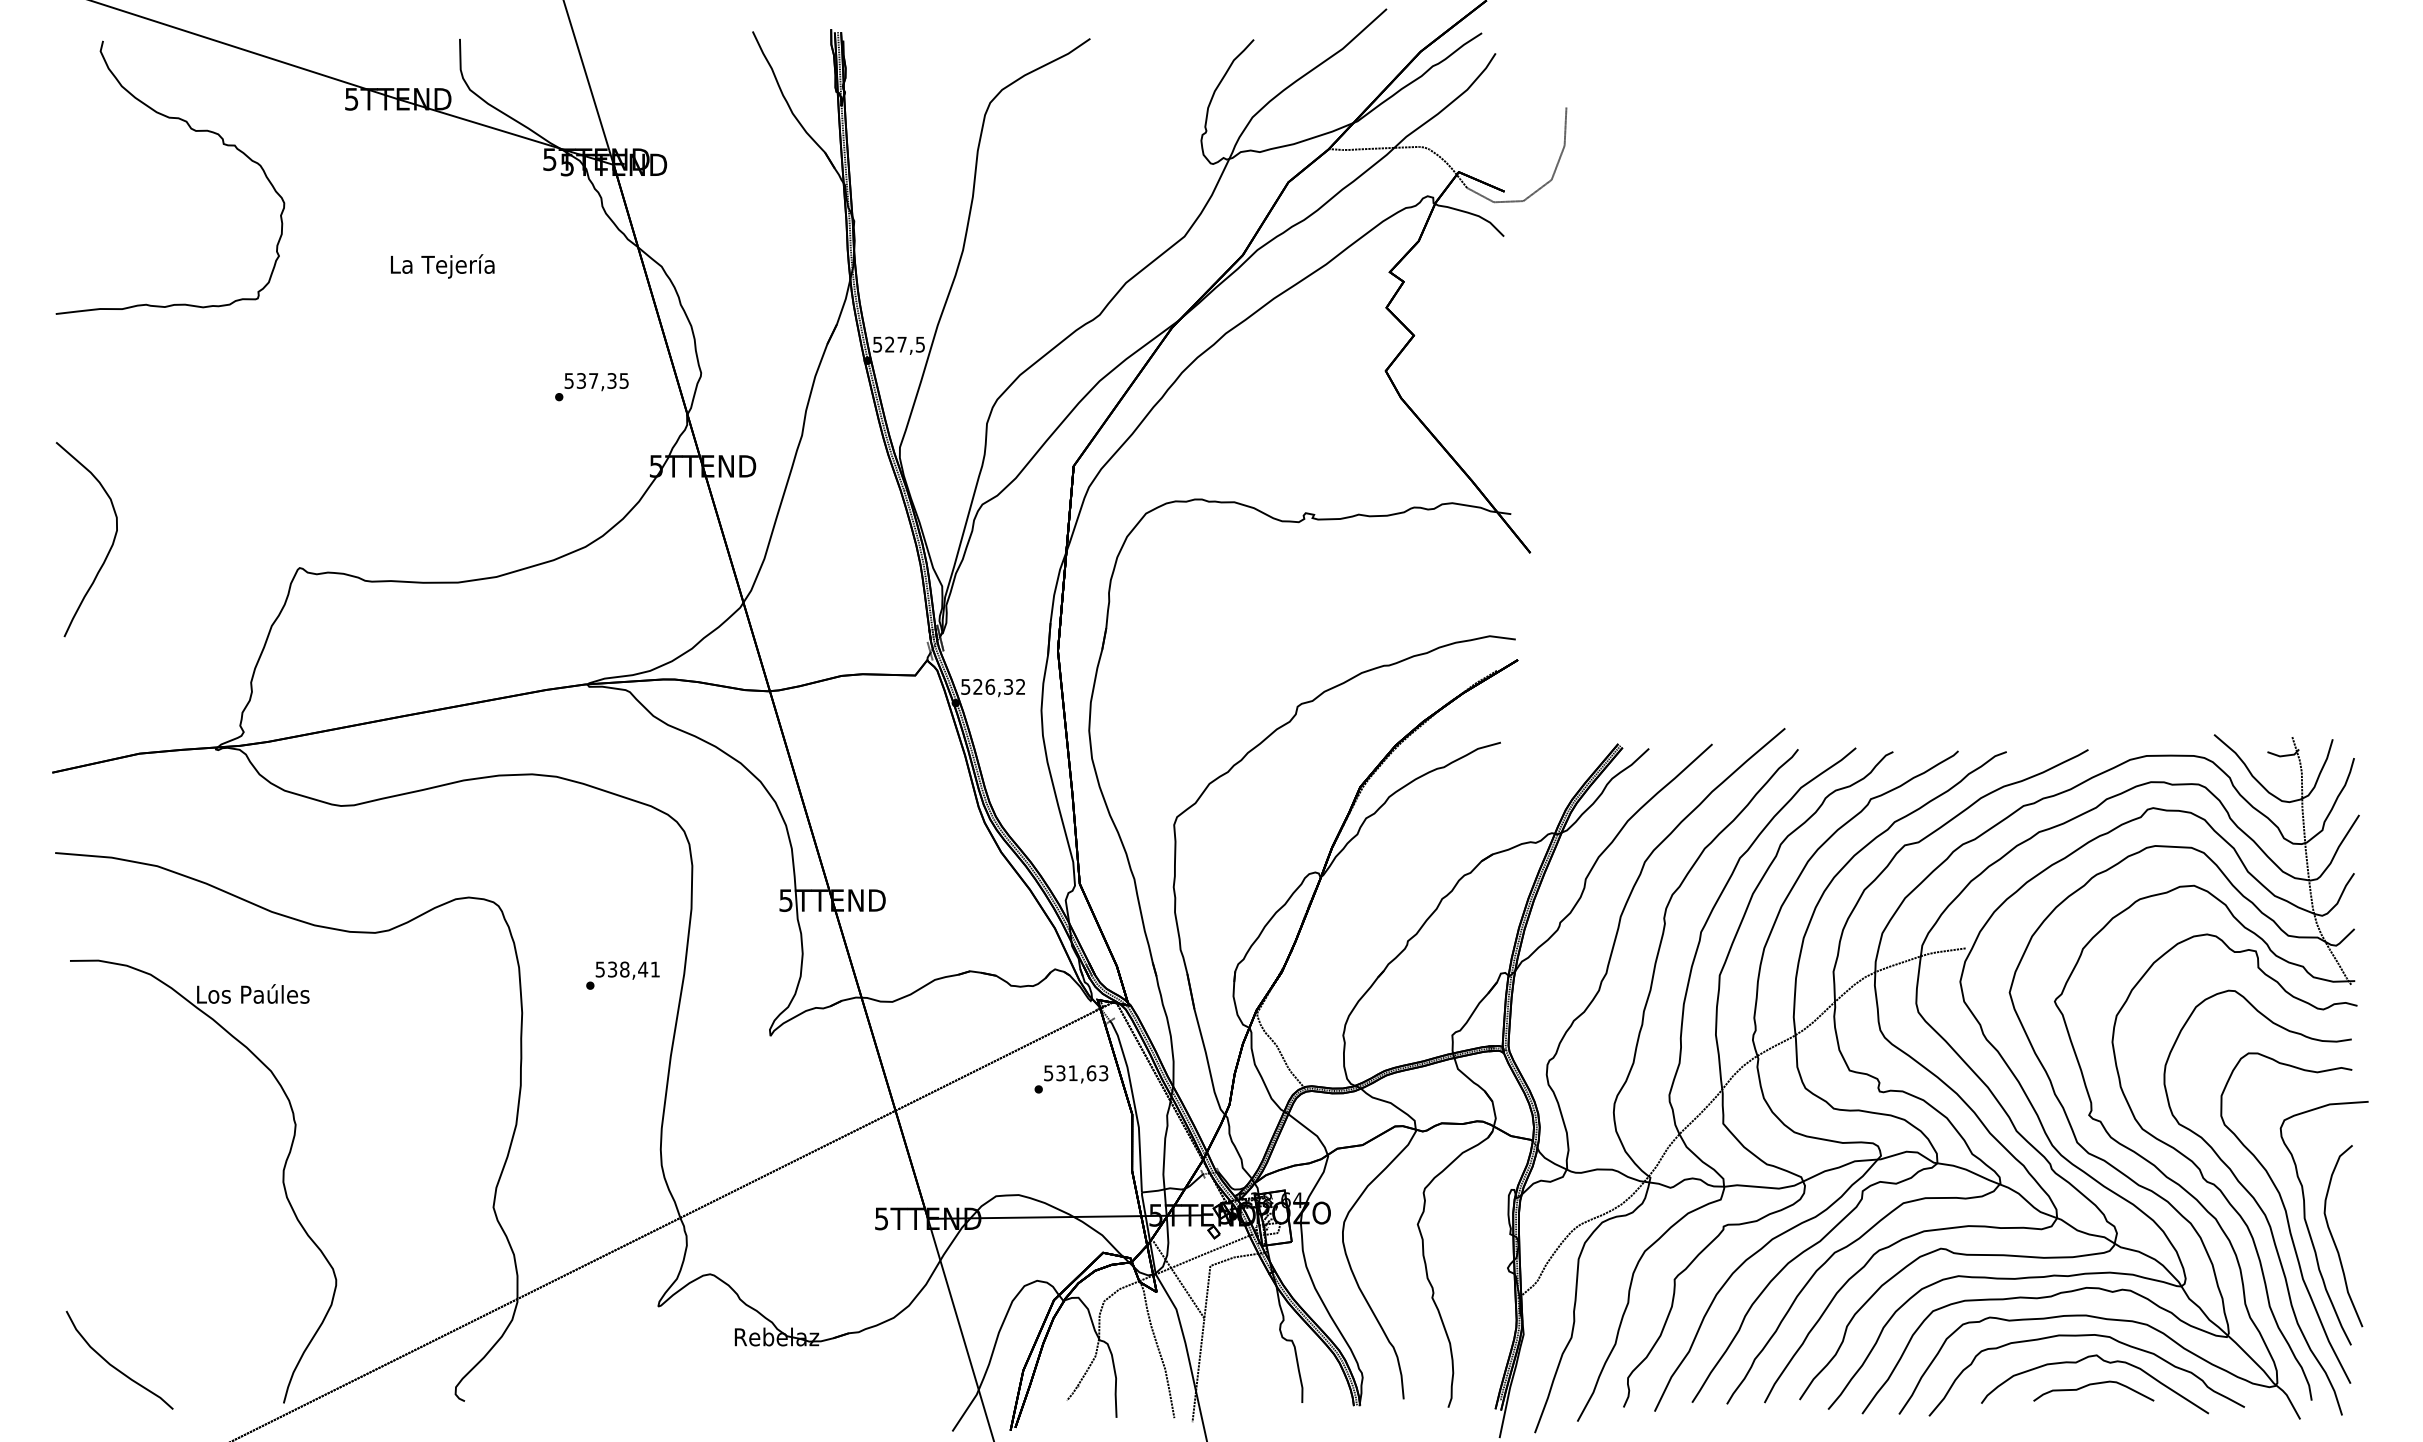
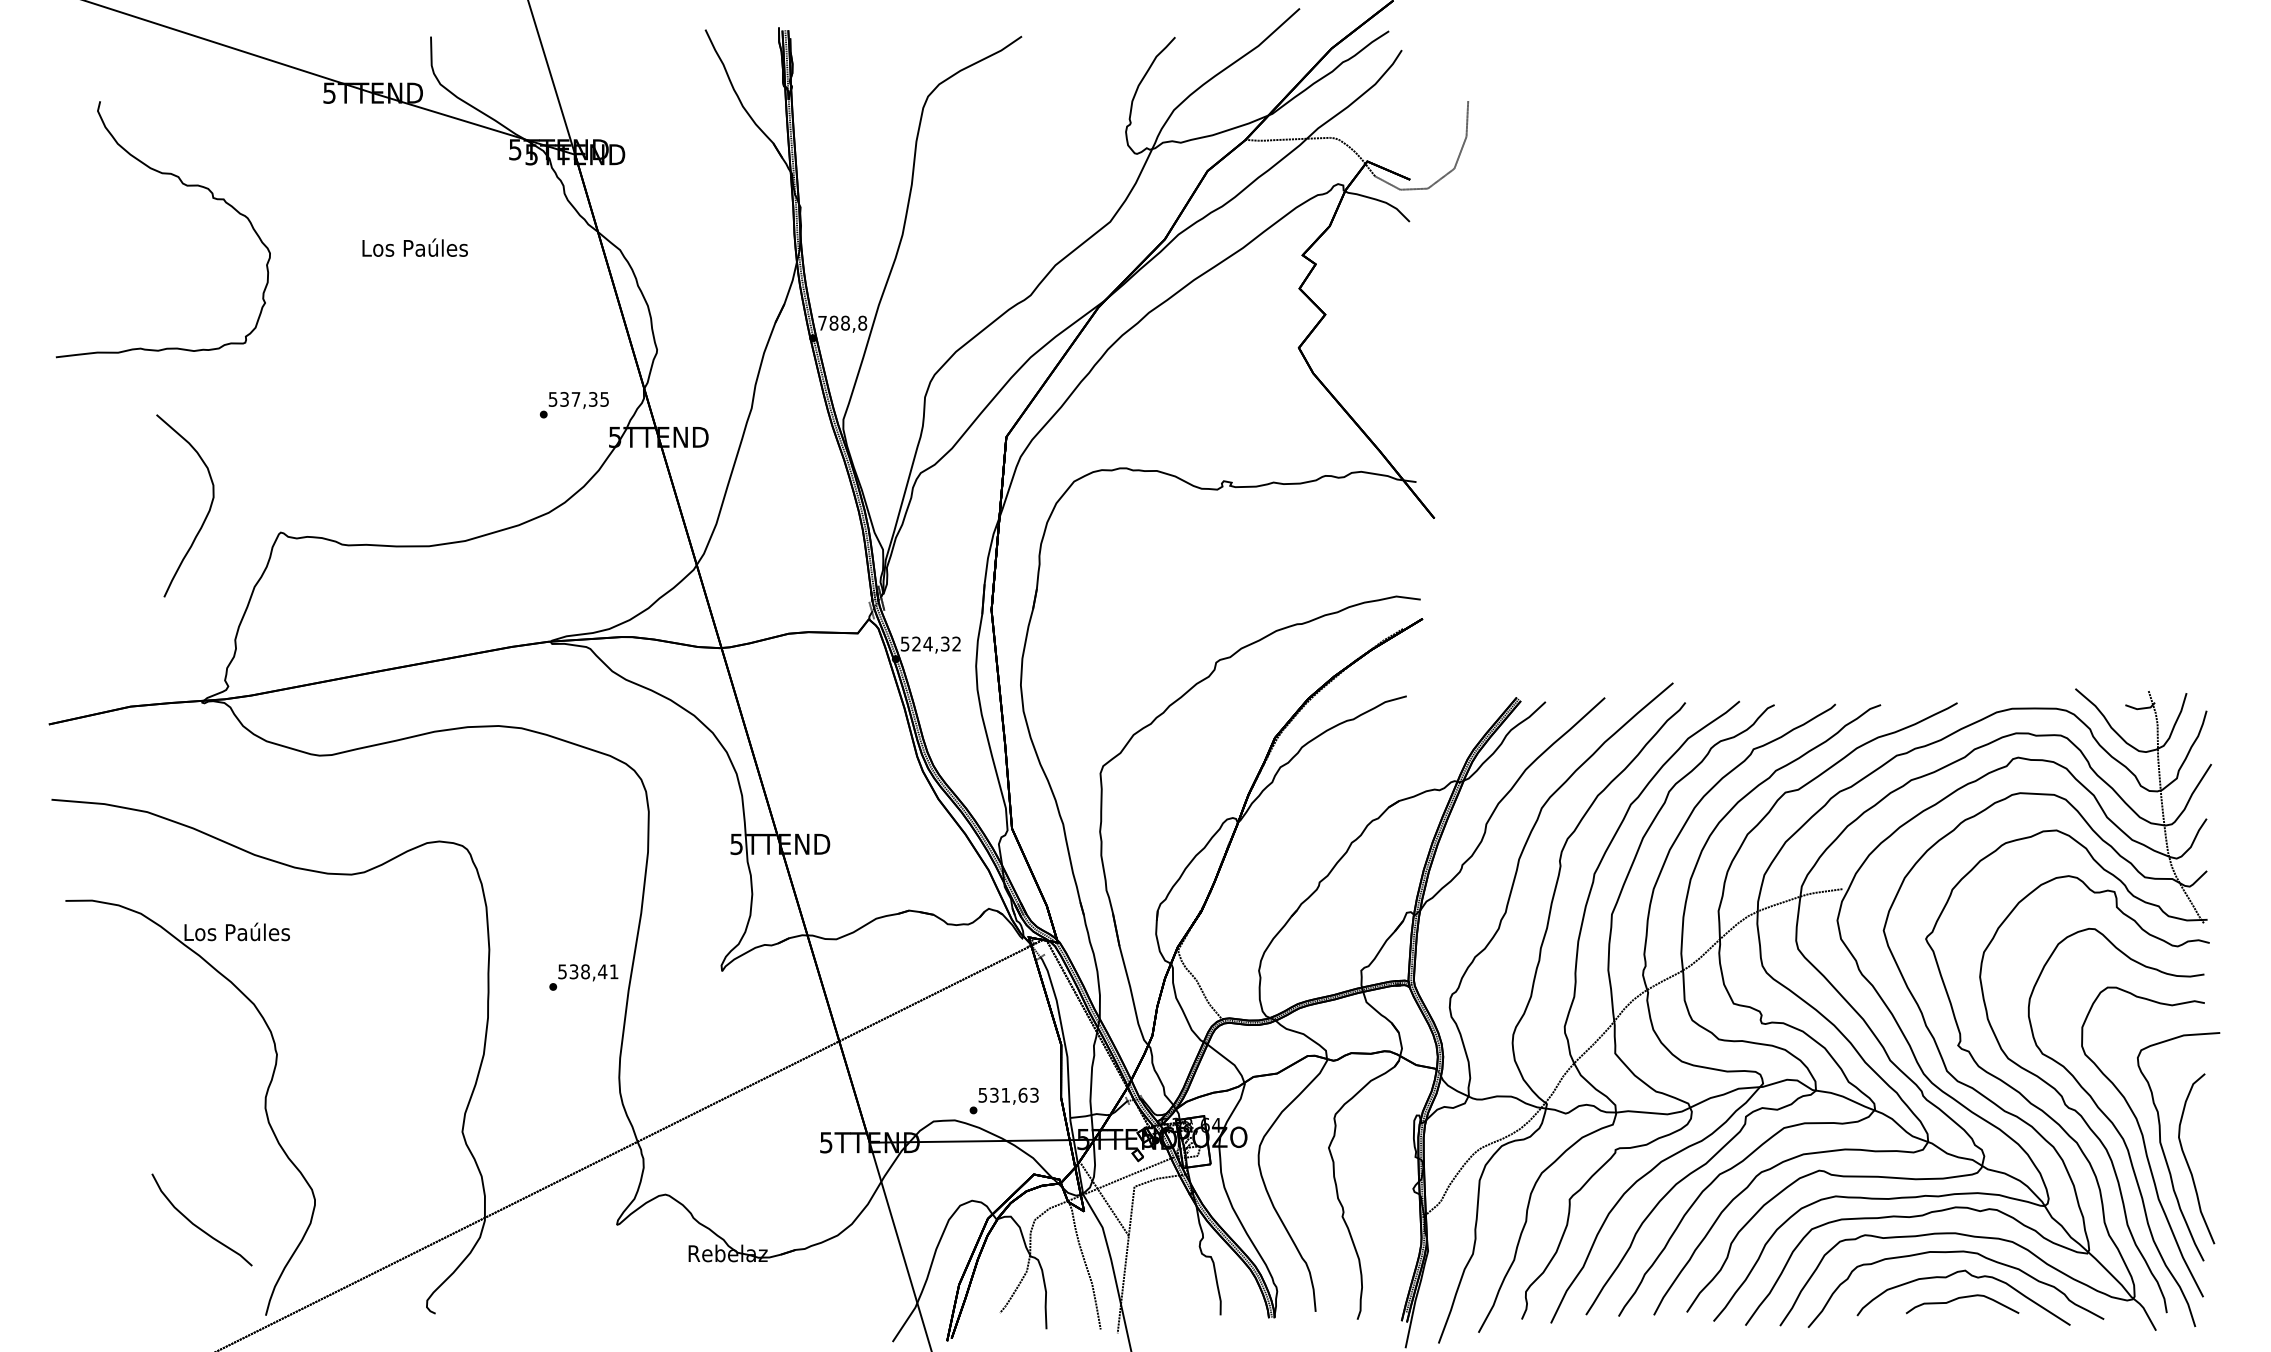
curve: (194, 131) -> (185, 186), moved
text: (443, 266) -> (415, 249), La Tejería -> Los Paúles
text: (899, 344) -> (843, 323), 527,5 -> 788,8
text: (591, 387) -> (573, 405), moved
curve: (108, 550) -> (205, 516), moved
text: (990, 686) -> (928, 643), 526,32 -> 524,32
text: (622, 975) -> (583, 977), moved
text: (1071, 1079) -> (1004, 1101), moved
curve: (113, 1365) -> (196, 1224), moved

